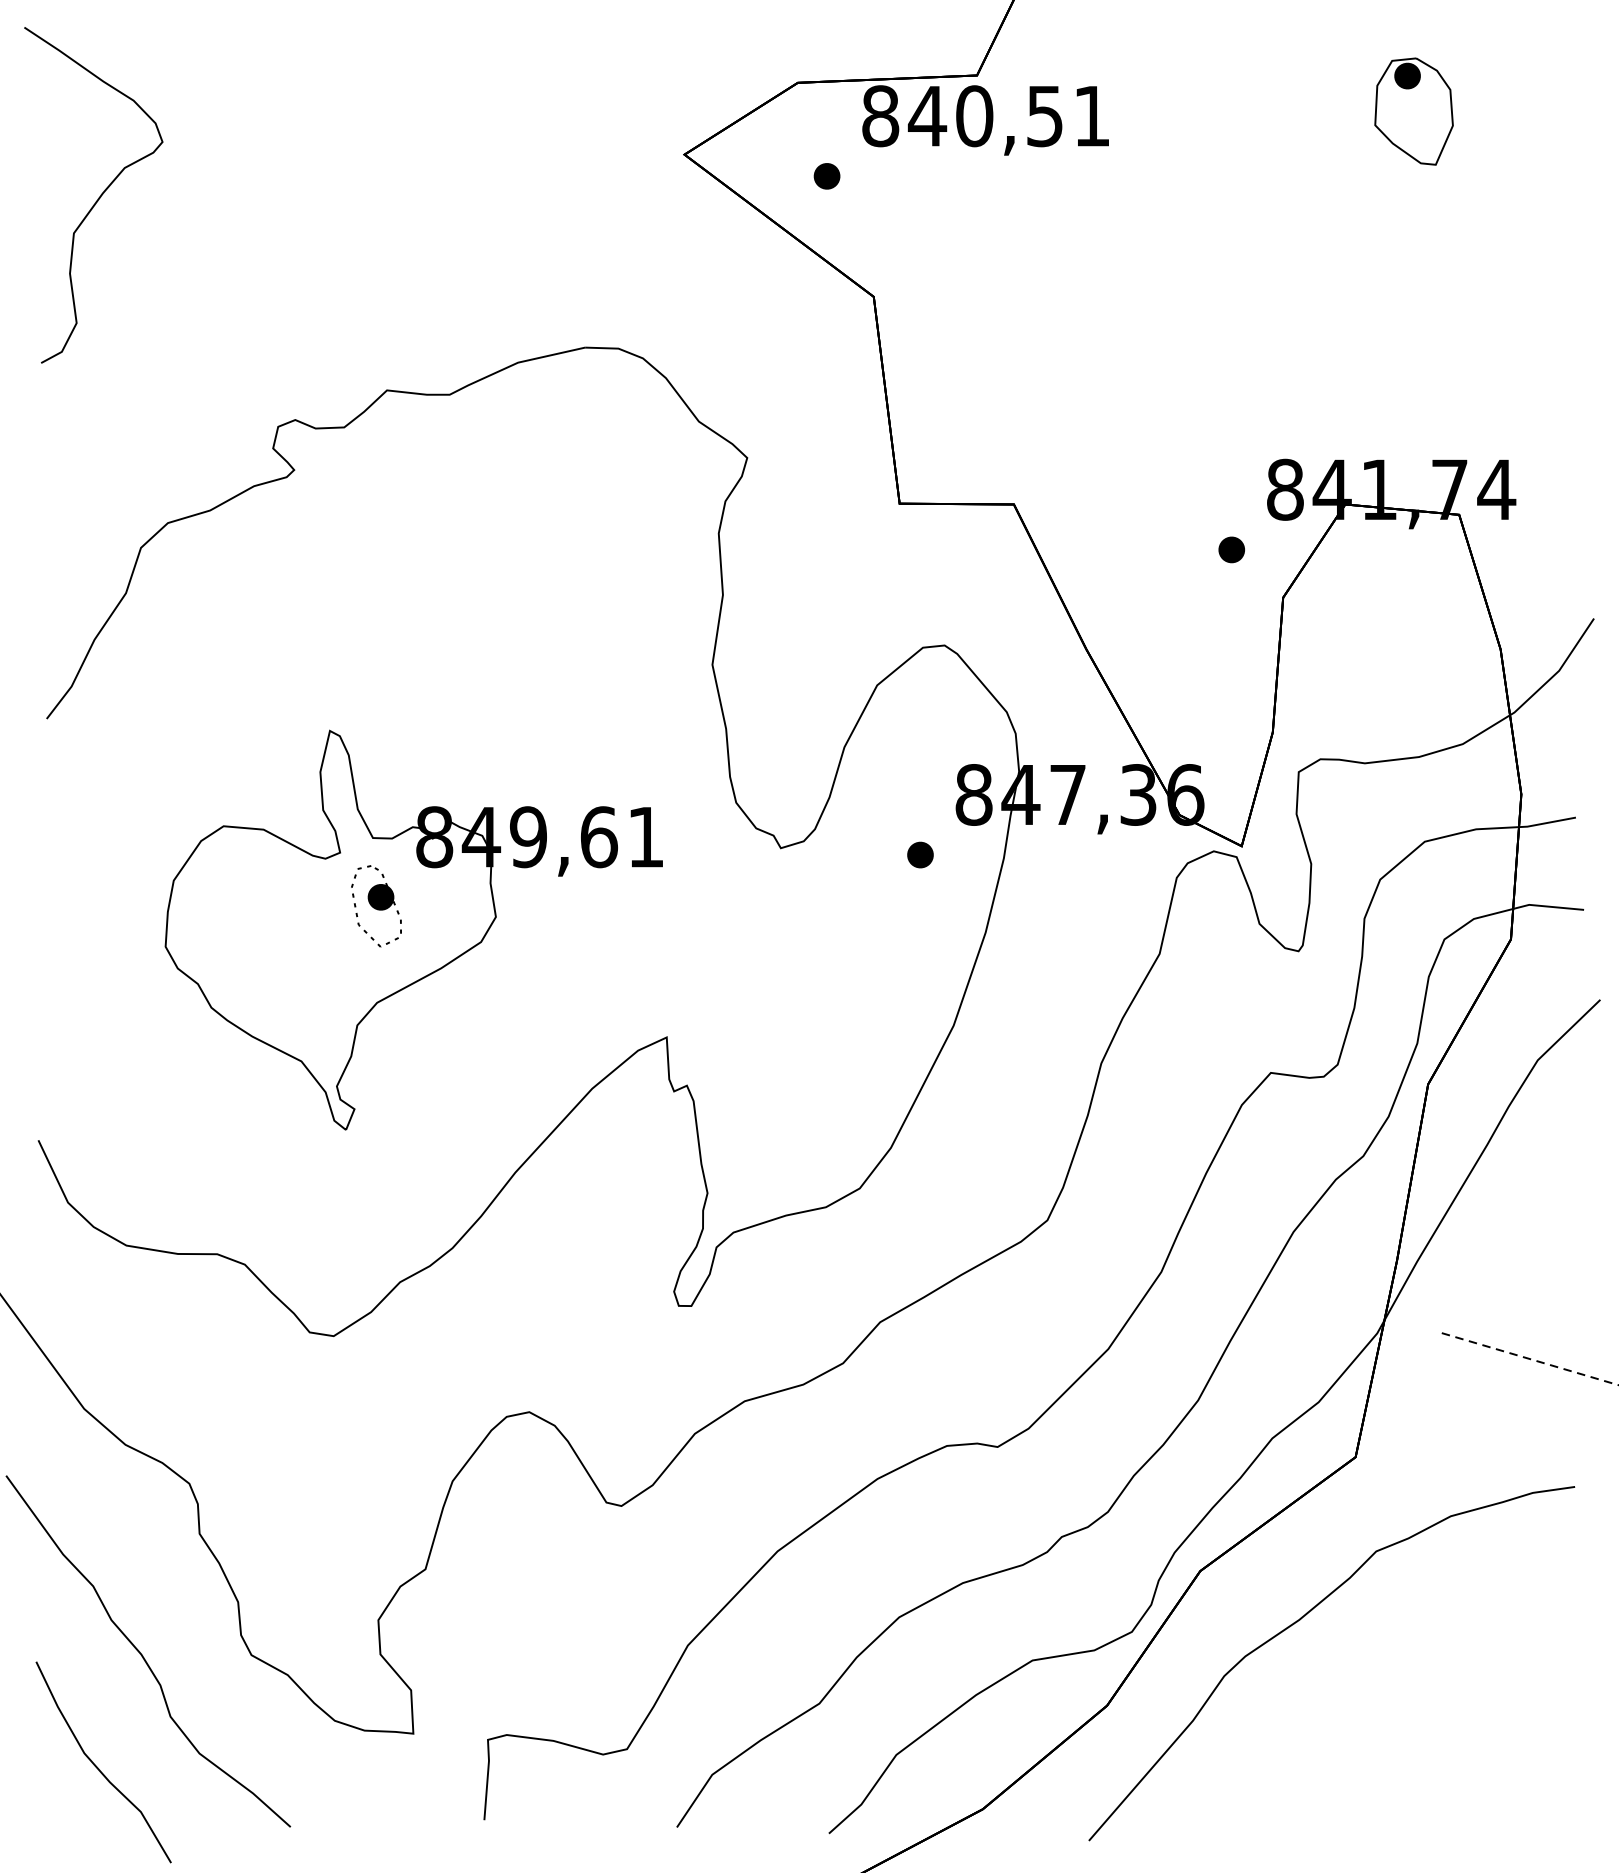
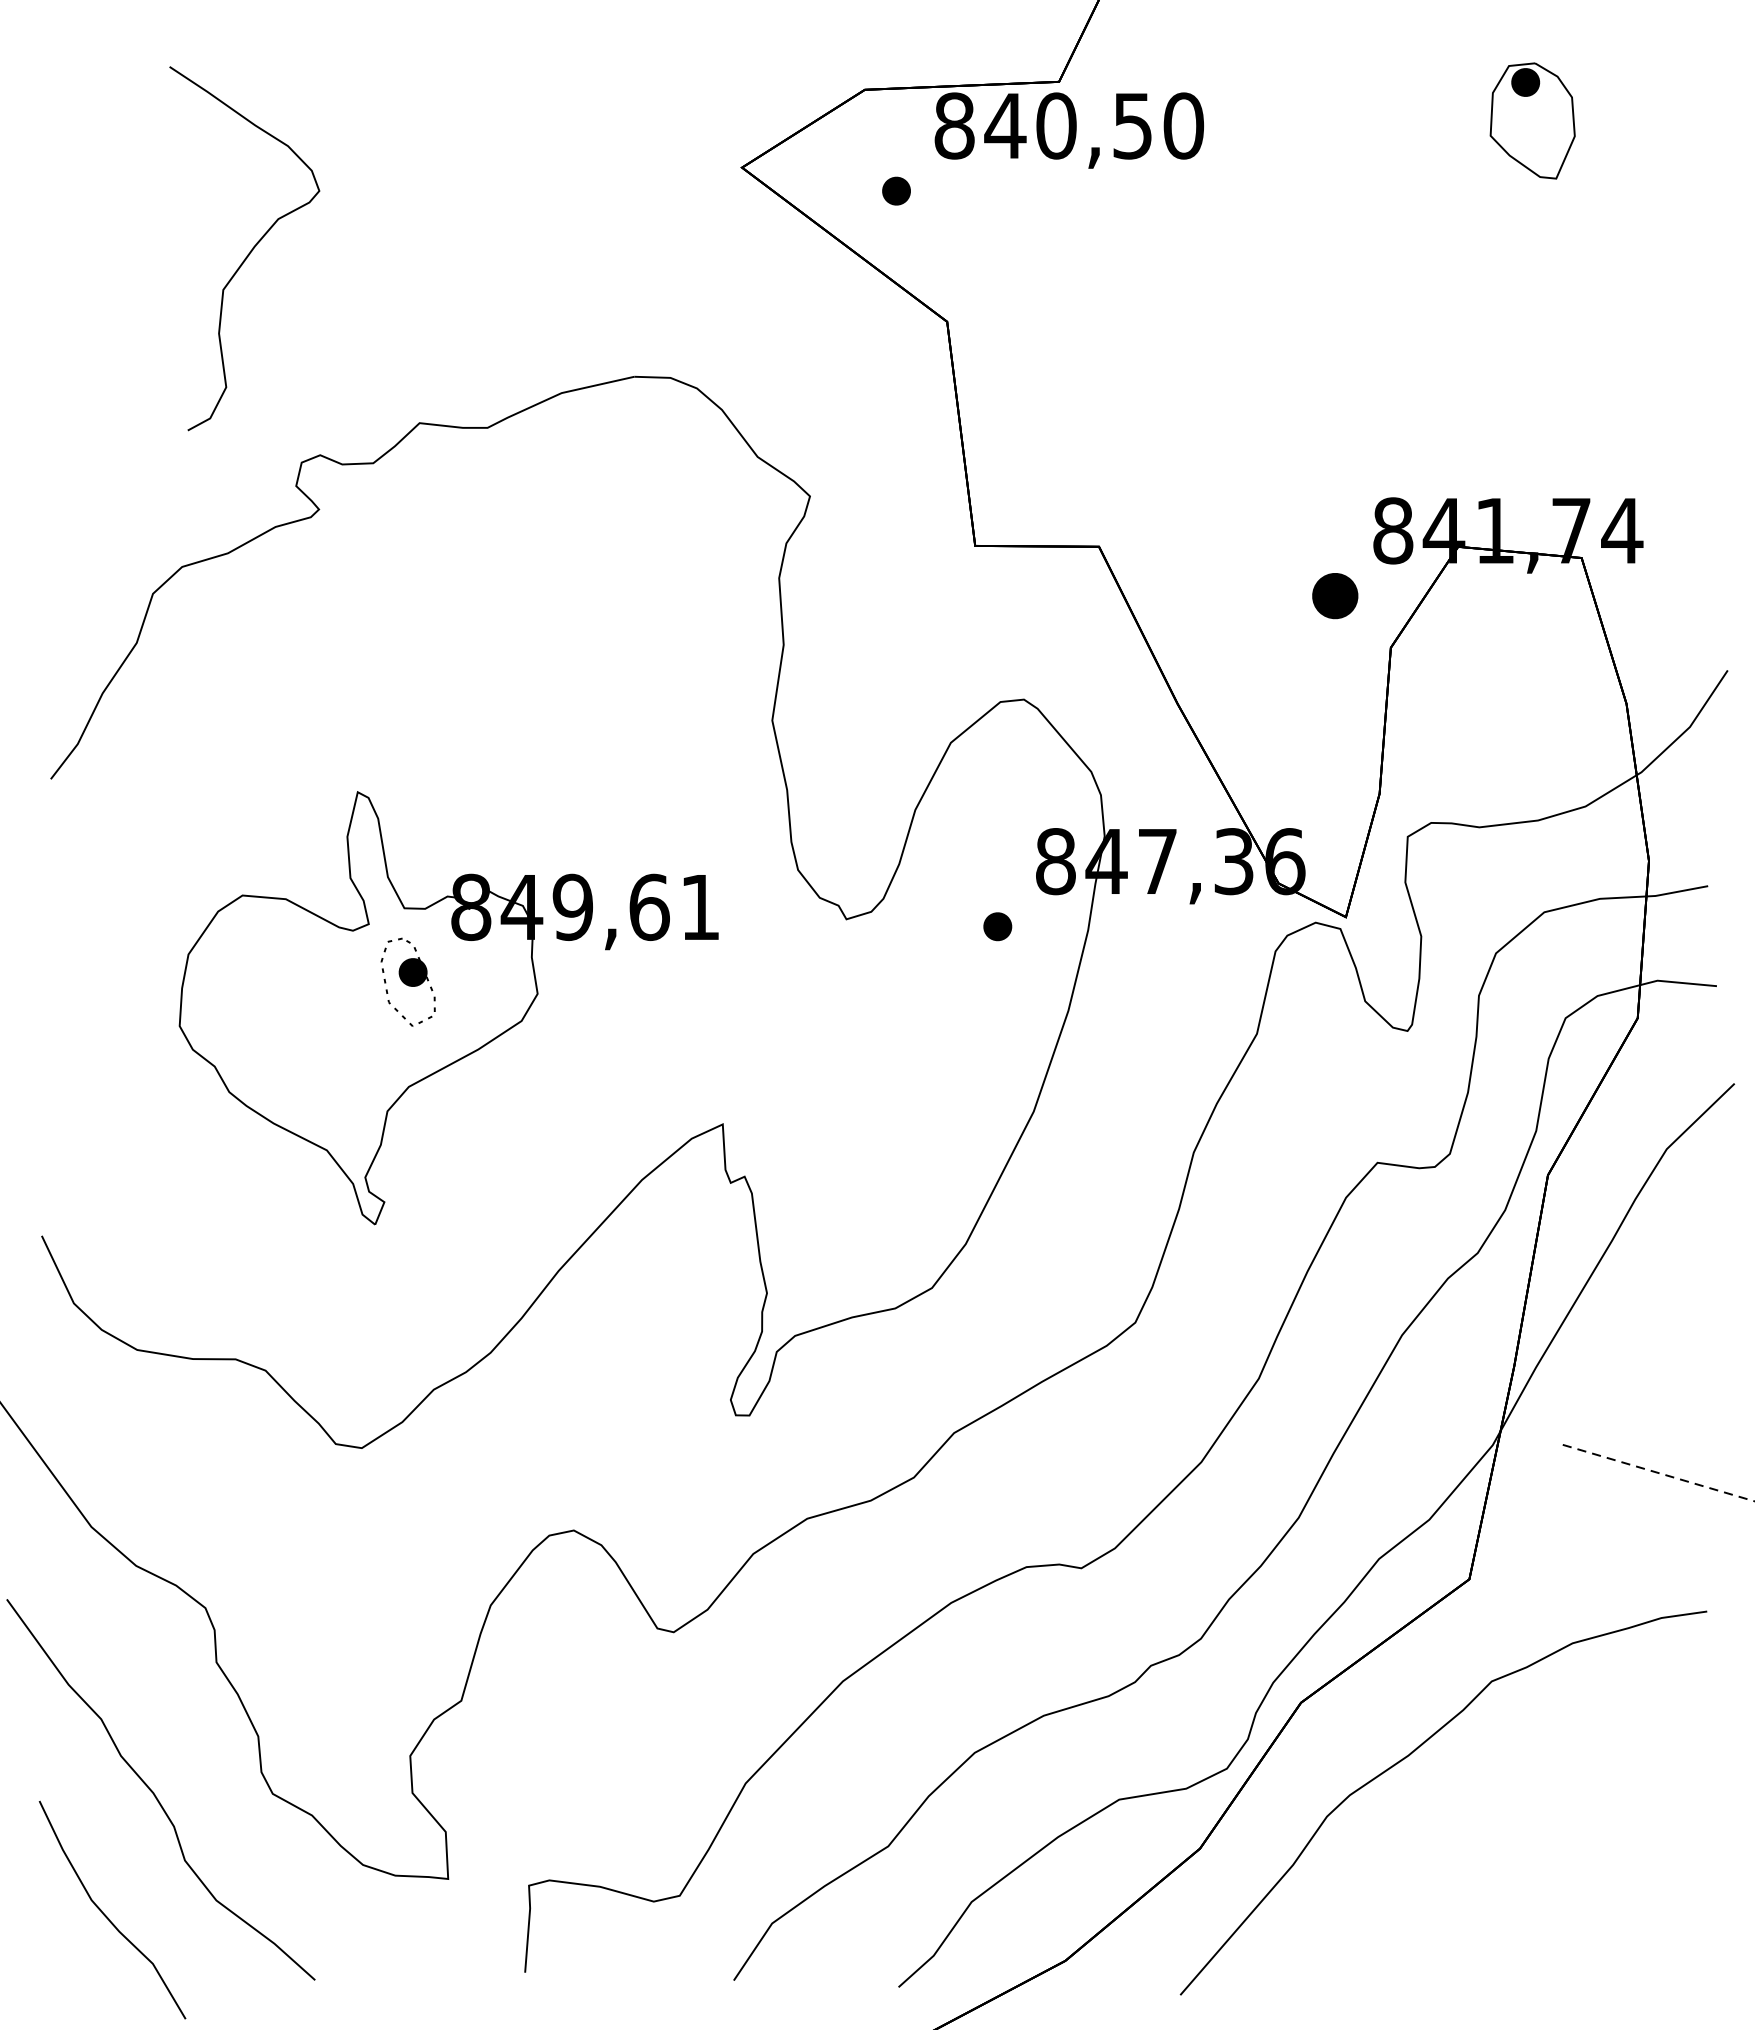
text: (1091, 115) -> (1183, 125), 840,51 -> 840,50
curve: (99, 196) -> (250, 250), moved
part: (1231, 549) -> (1334, 595), size x1.6

